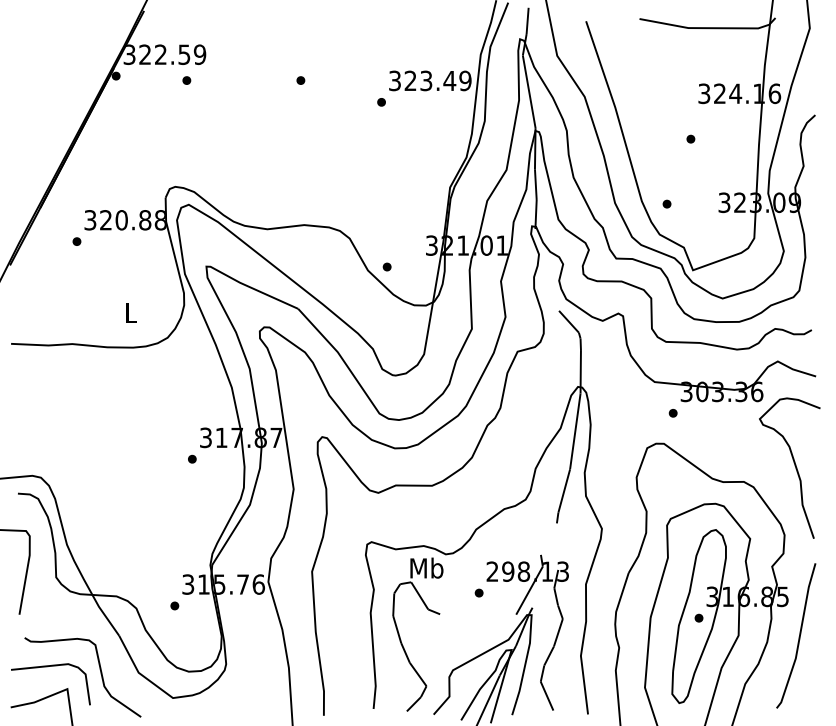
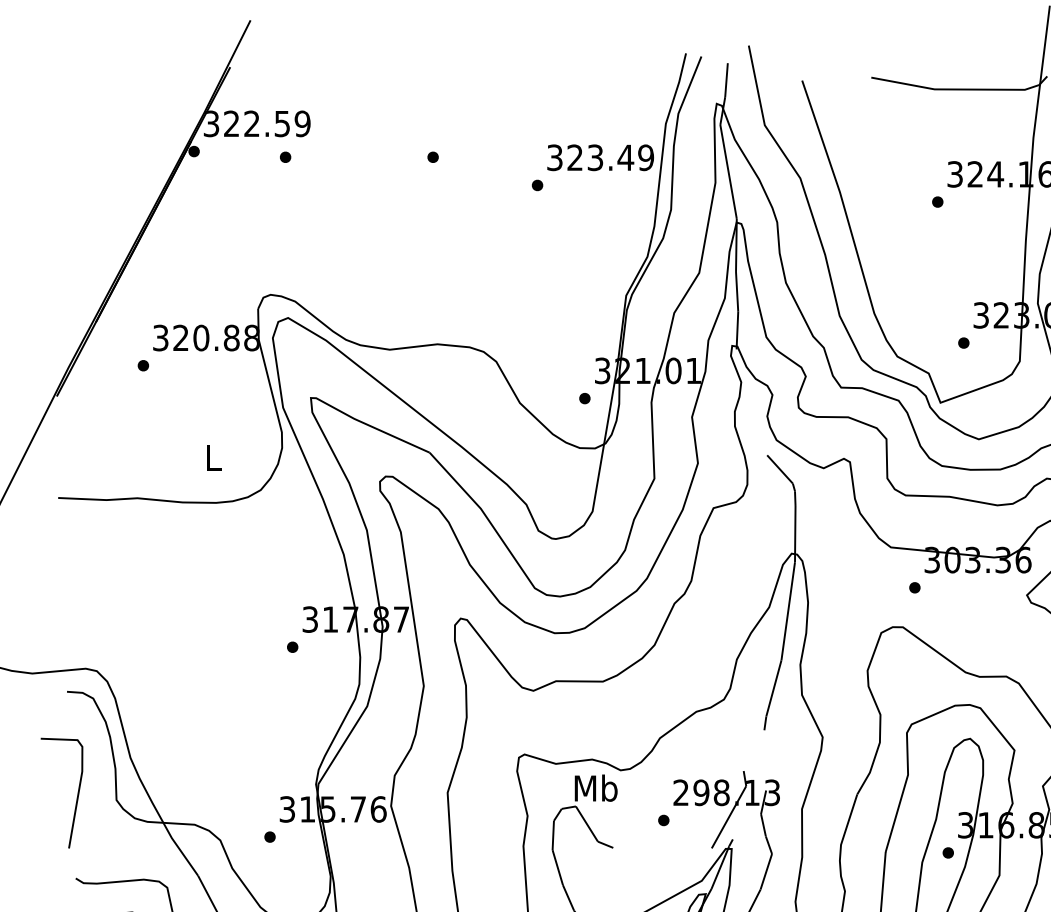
part: (690, 138) -> (937, 201), moved
part: (666, 203) -> (963, 342), moved
part: (386, 266) -> (584, 397), moved

